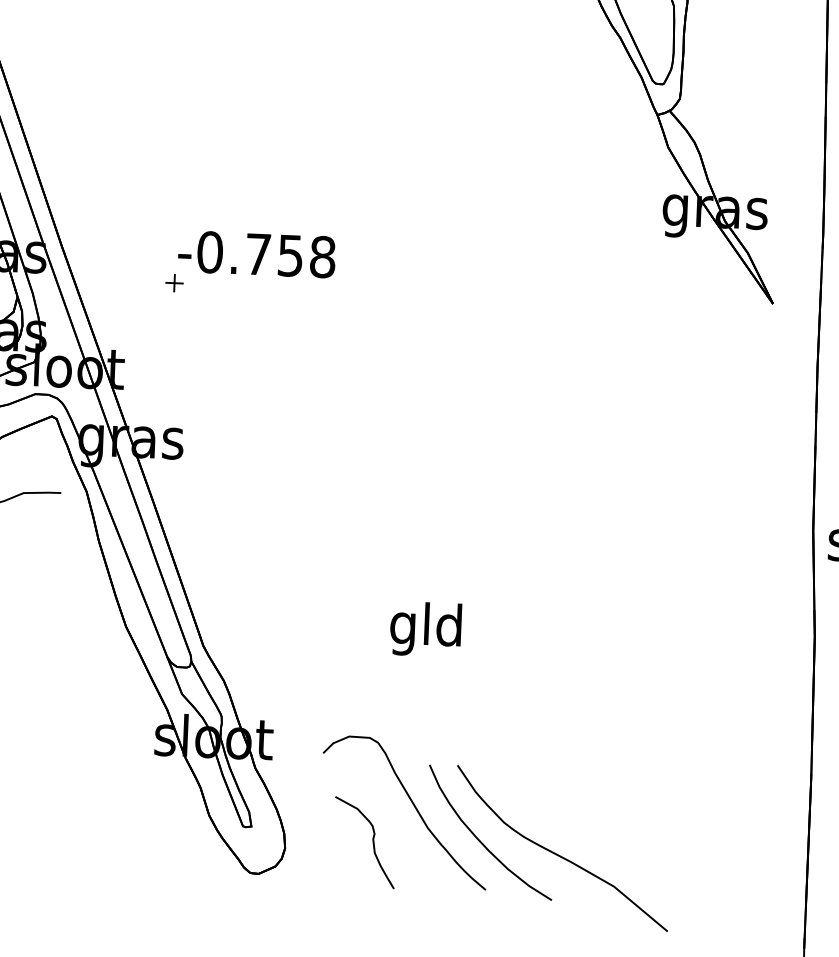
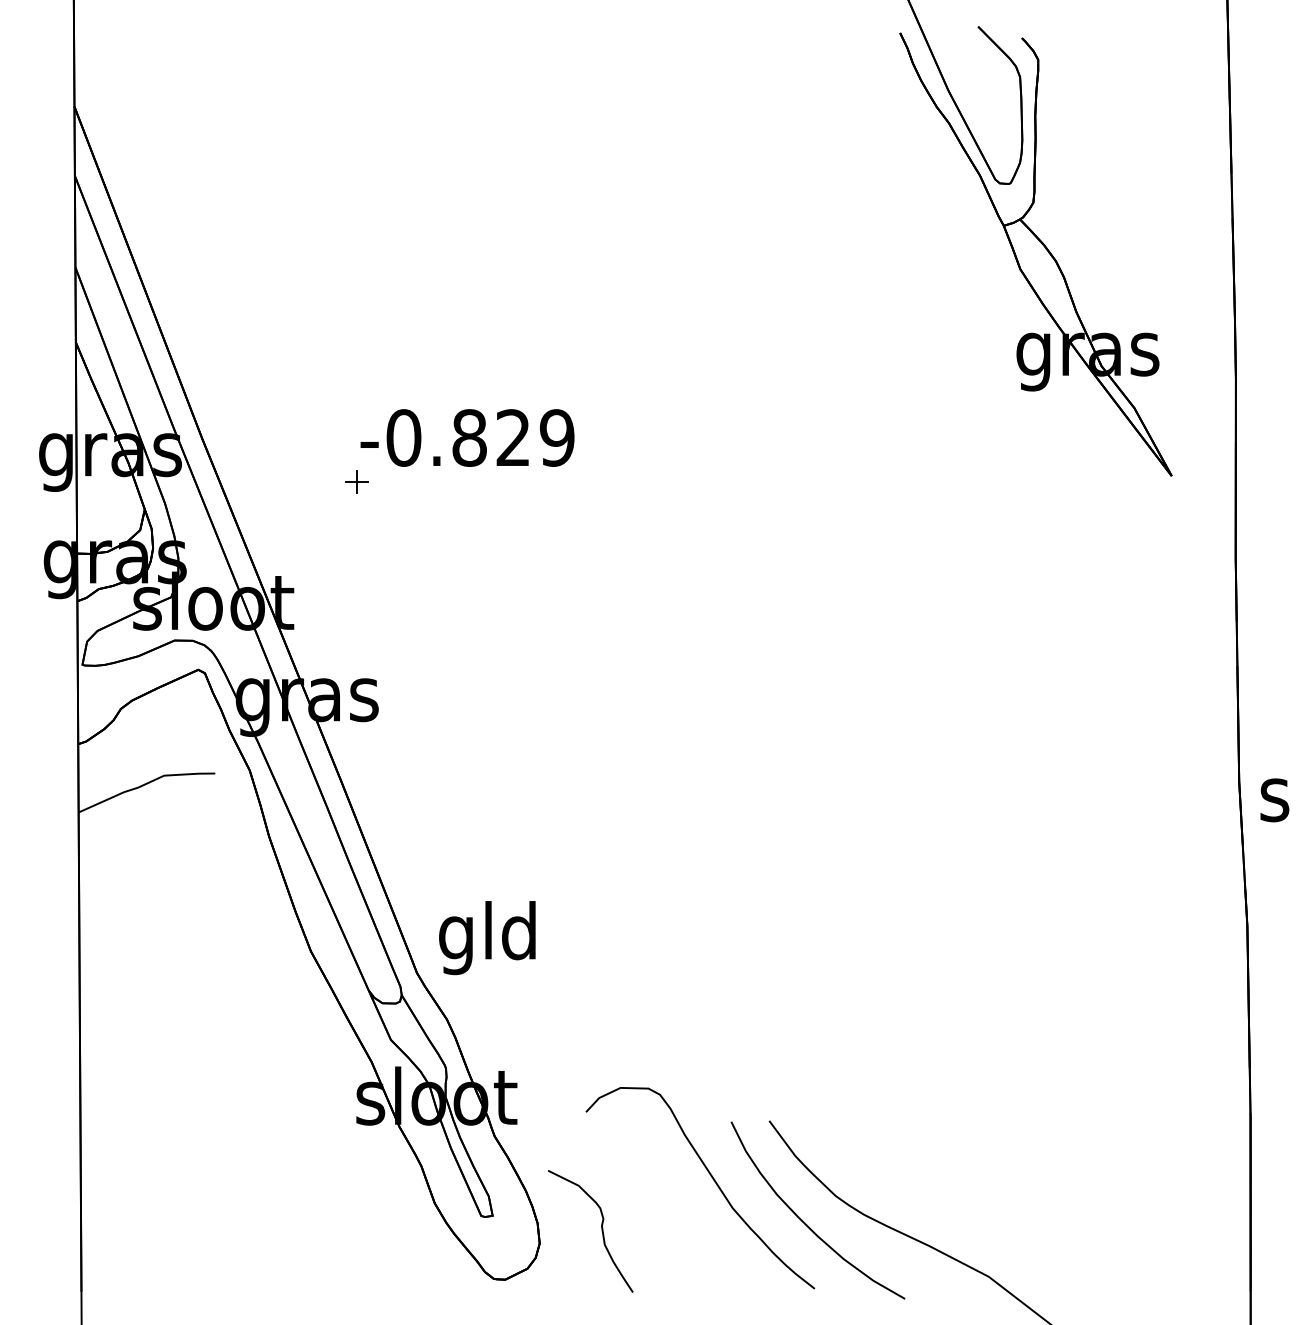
text: (290, 255) -> (513, 437), -0.758 -> -0.829
text: (425, 629) -> (487, 938), moved
curve: (372, 843) -> (601, 1231), moved

